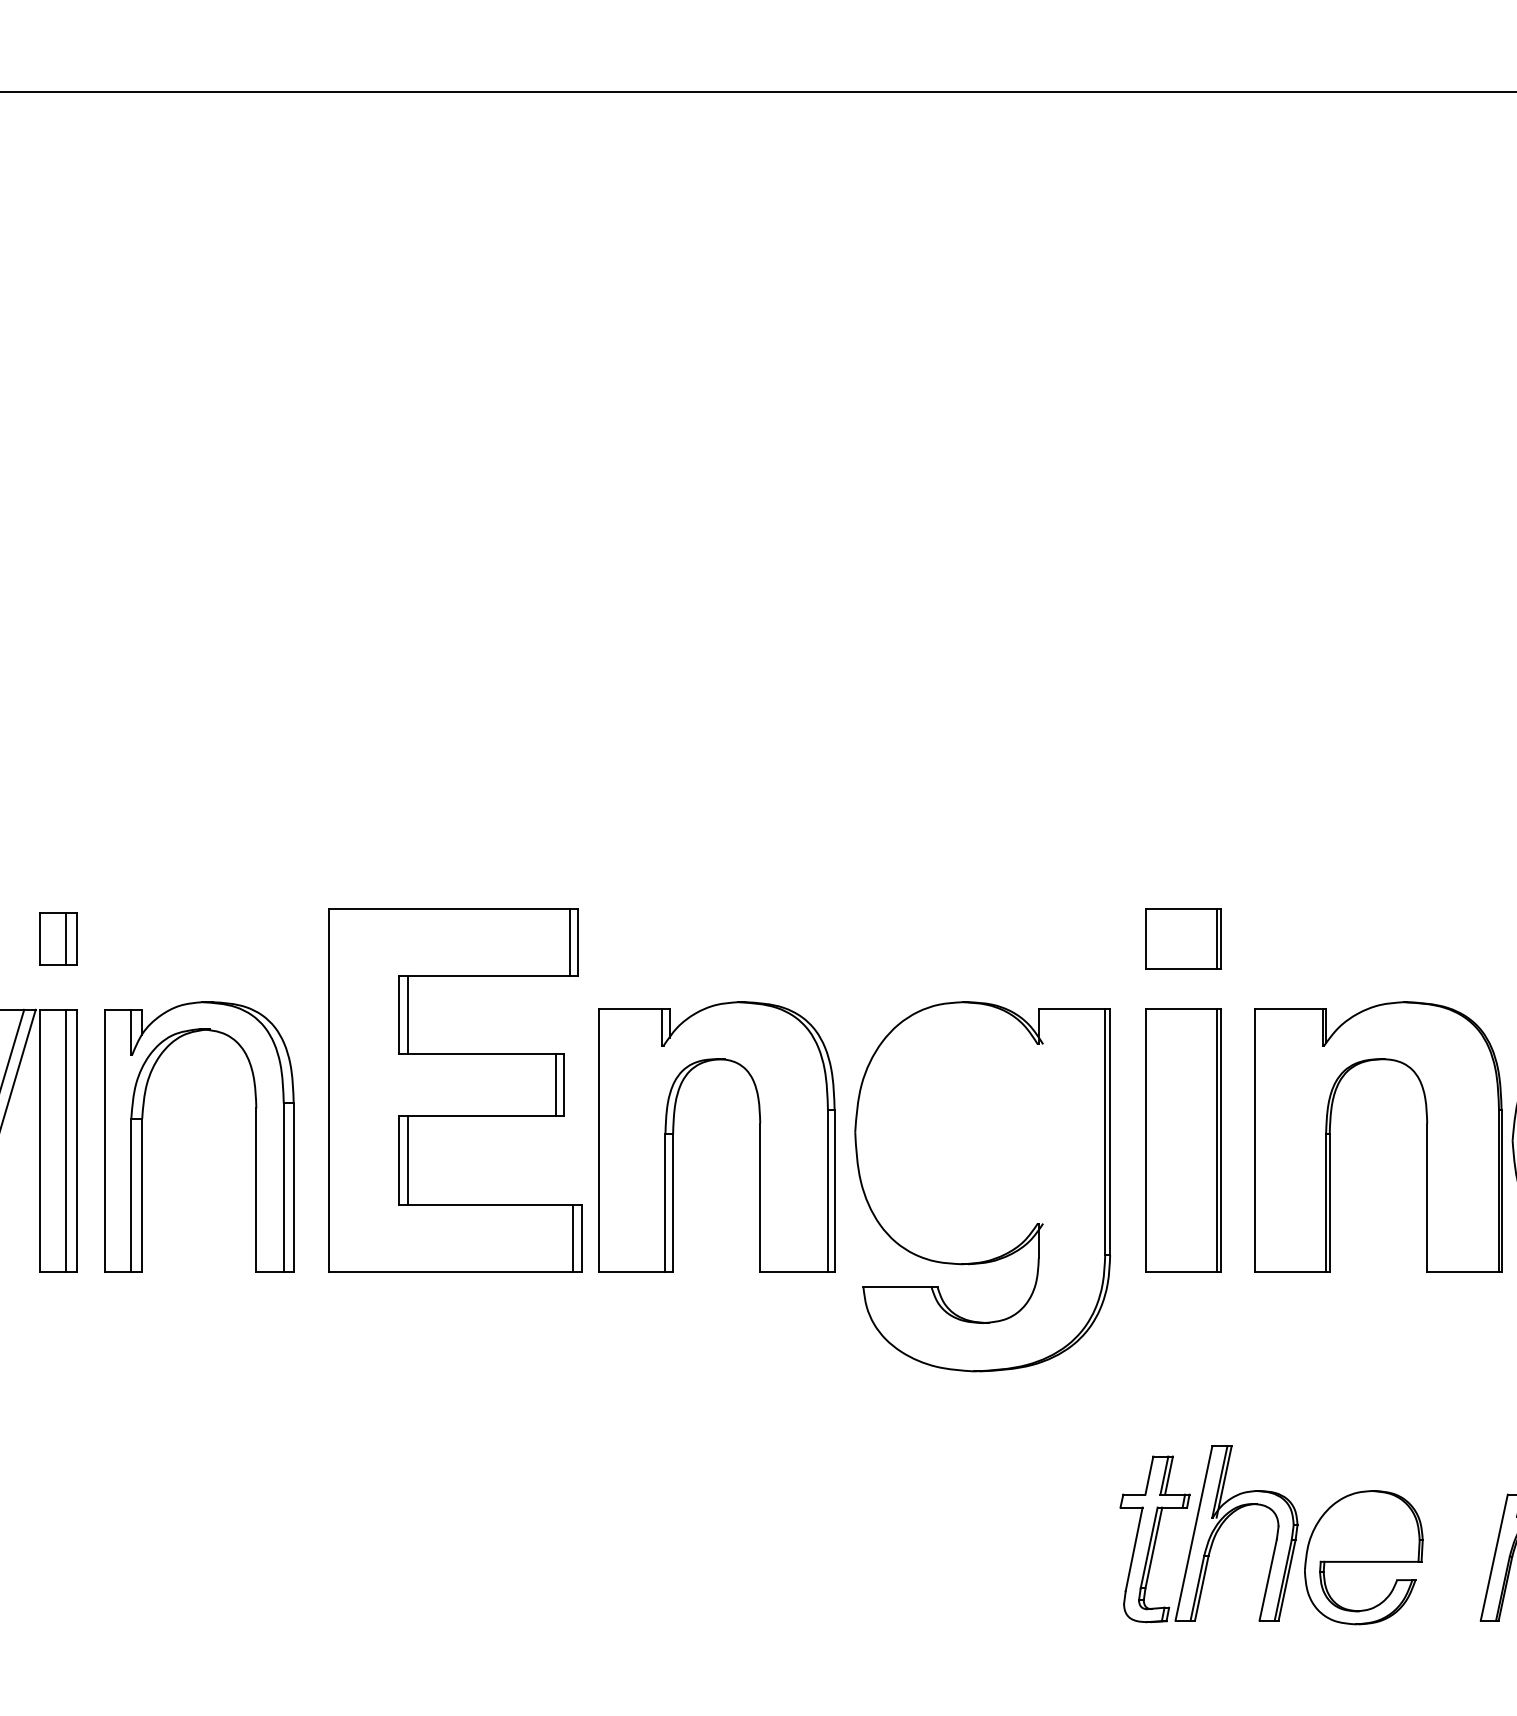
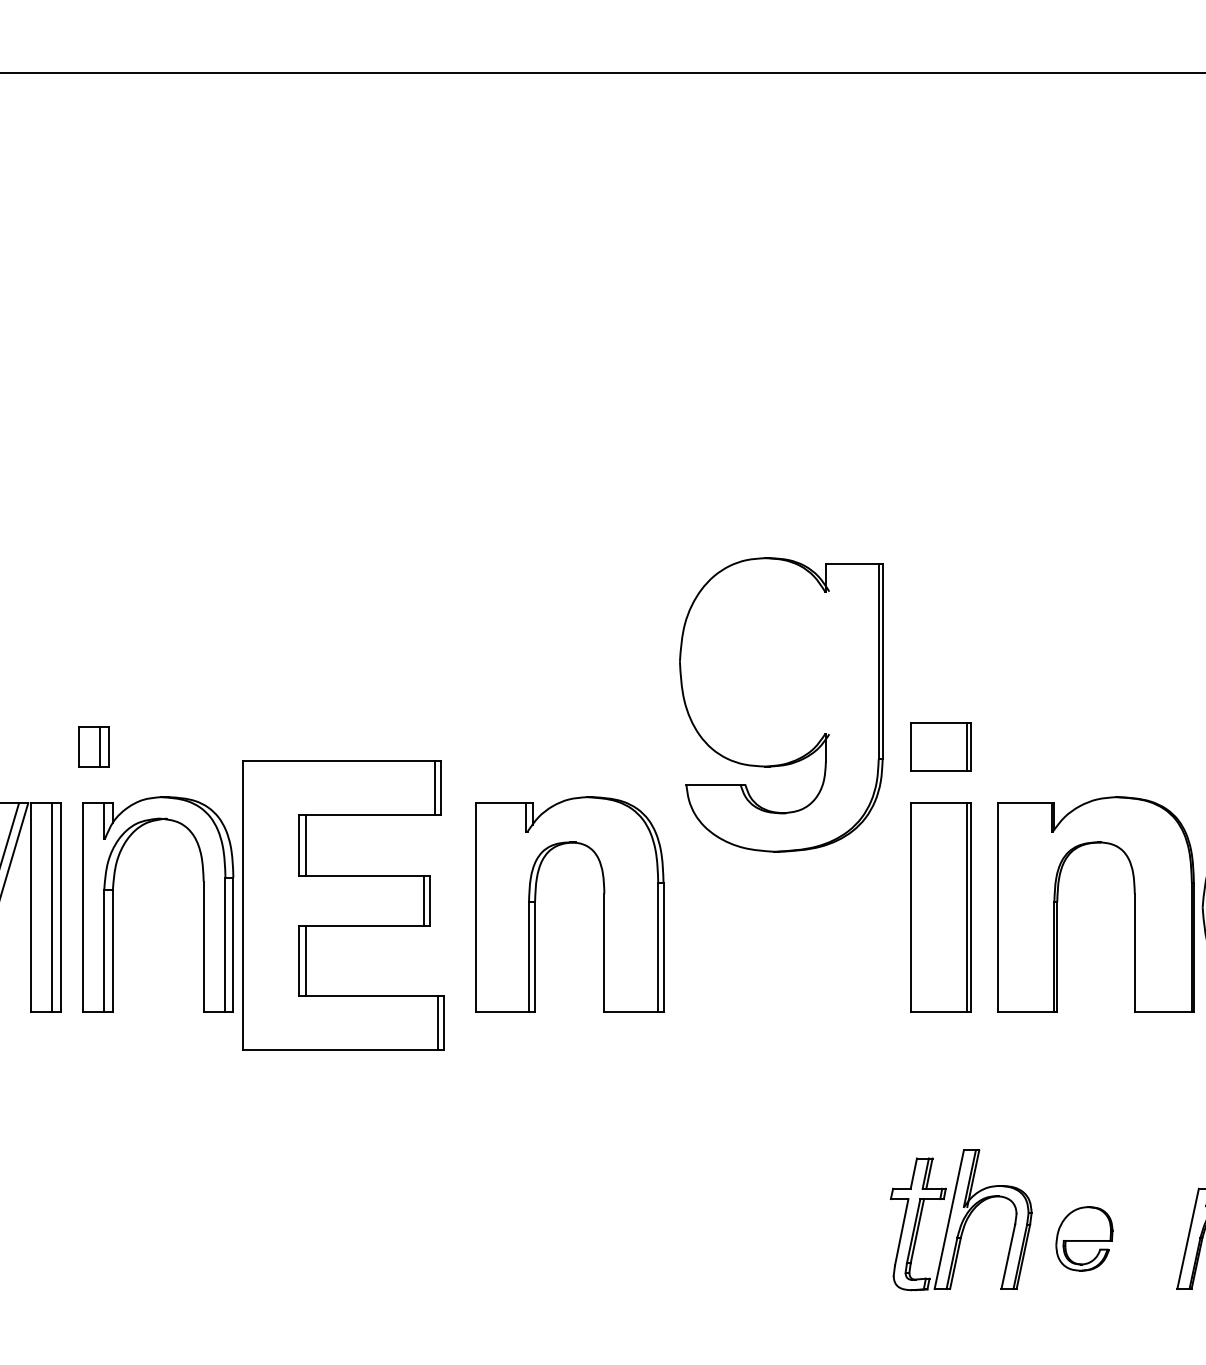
part: (57, 938) -> (93, 746), moved
part: (454, 1090) -> (343, 905), moved
part: (982, 1186) -> (781, 704), moved
part: (1363, 1557) -> (1084, 1238), size x0.6

